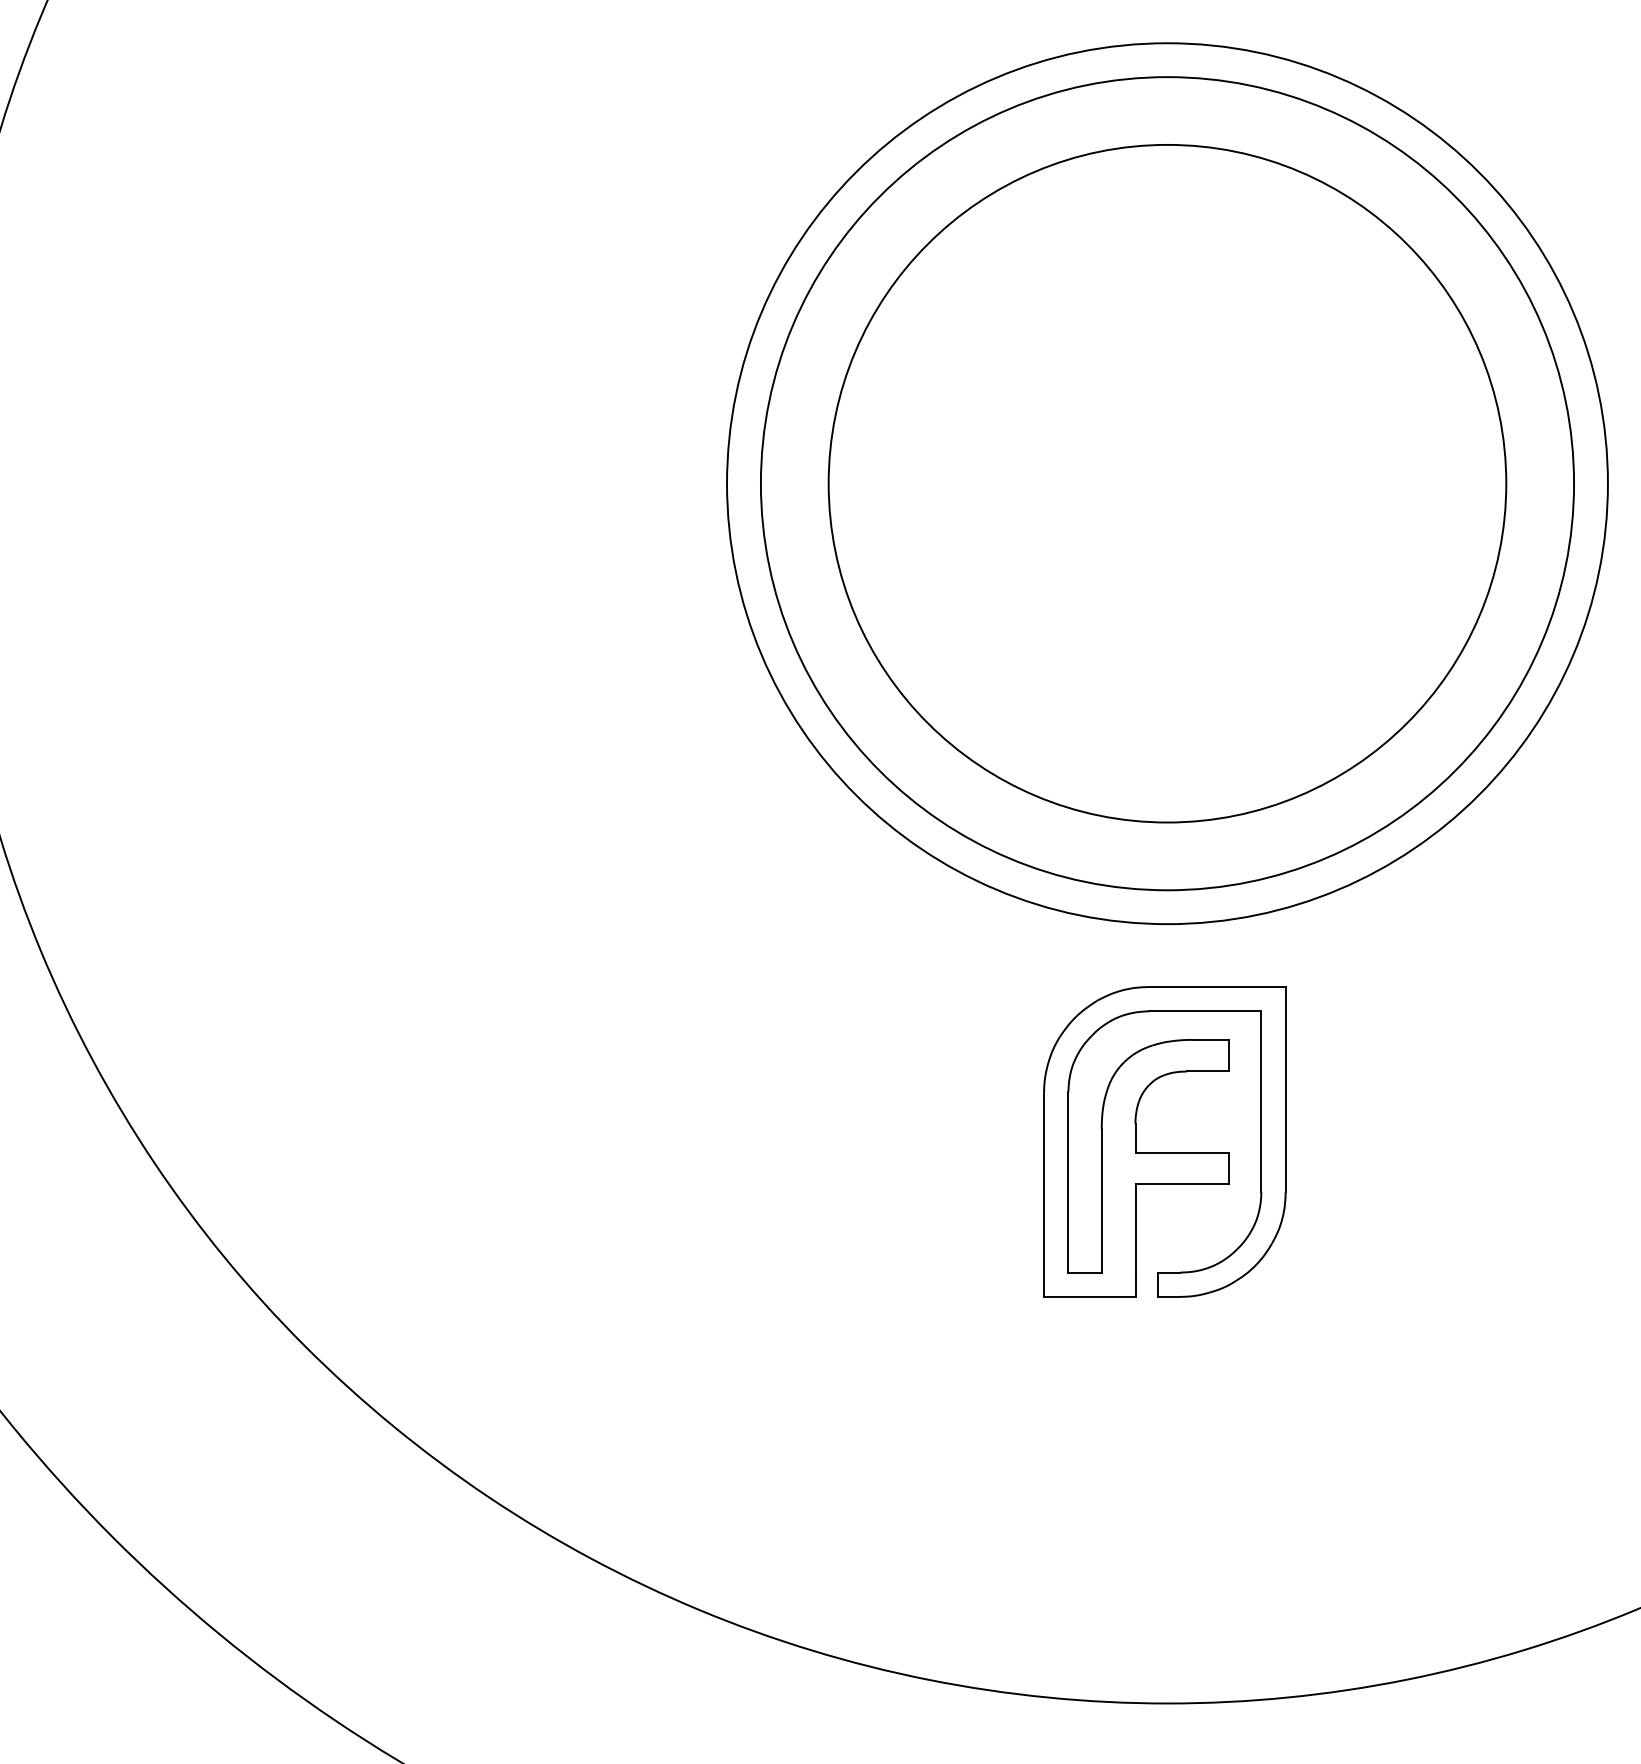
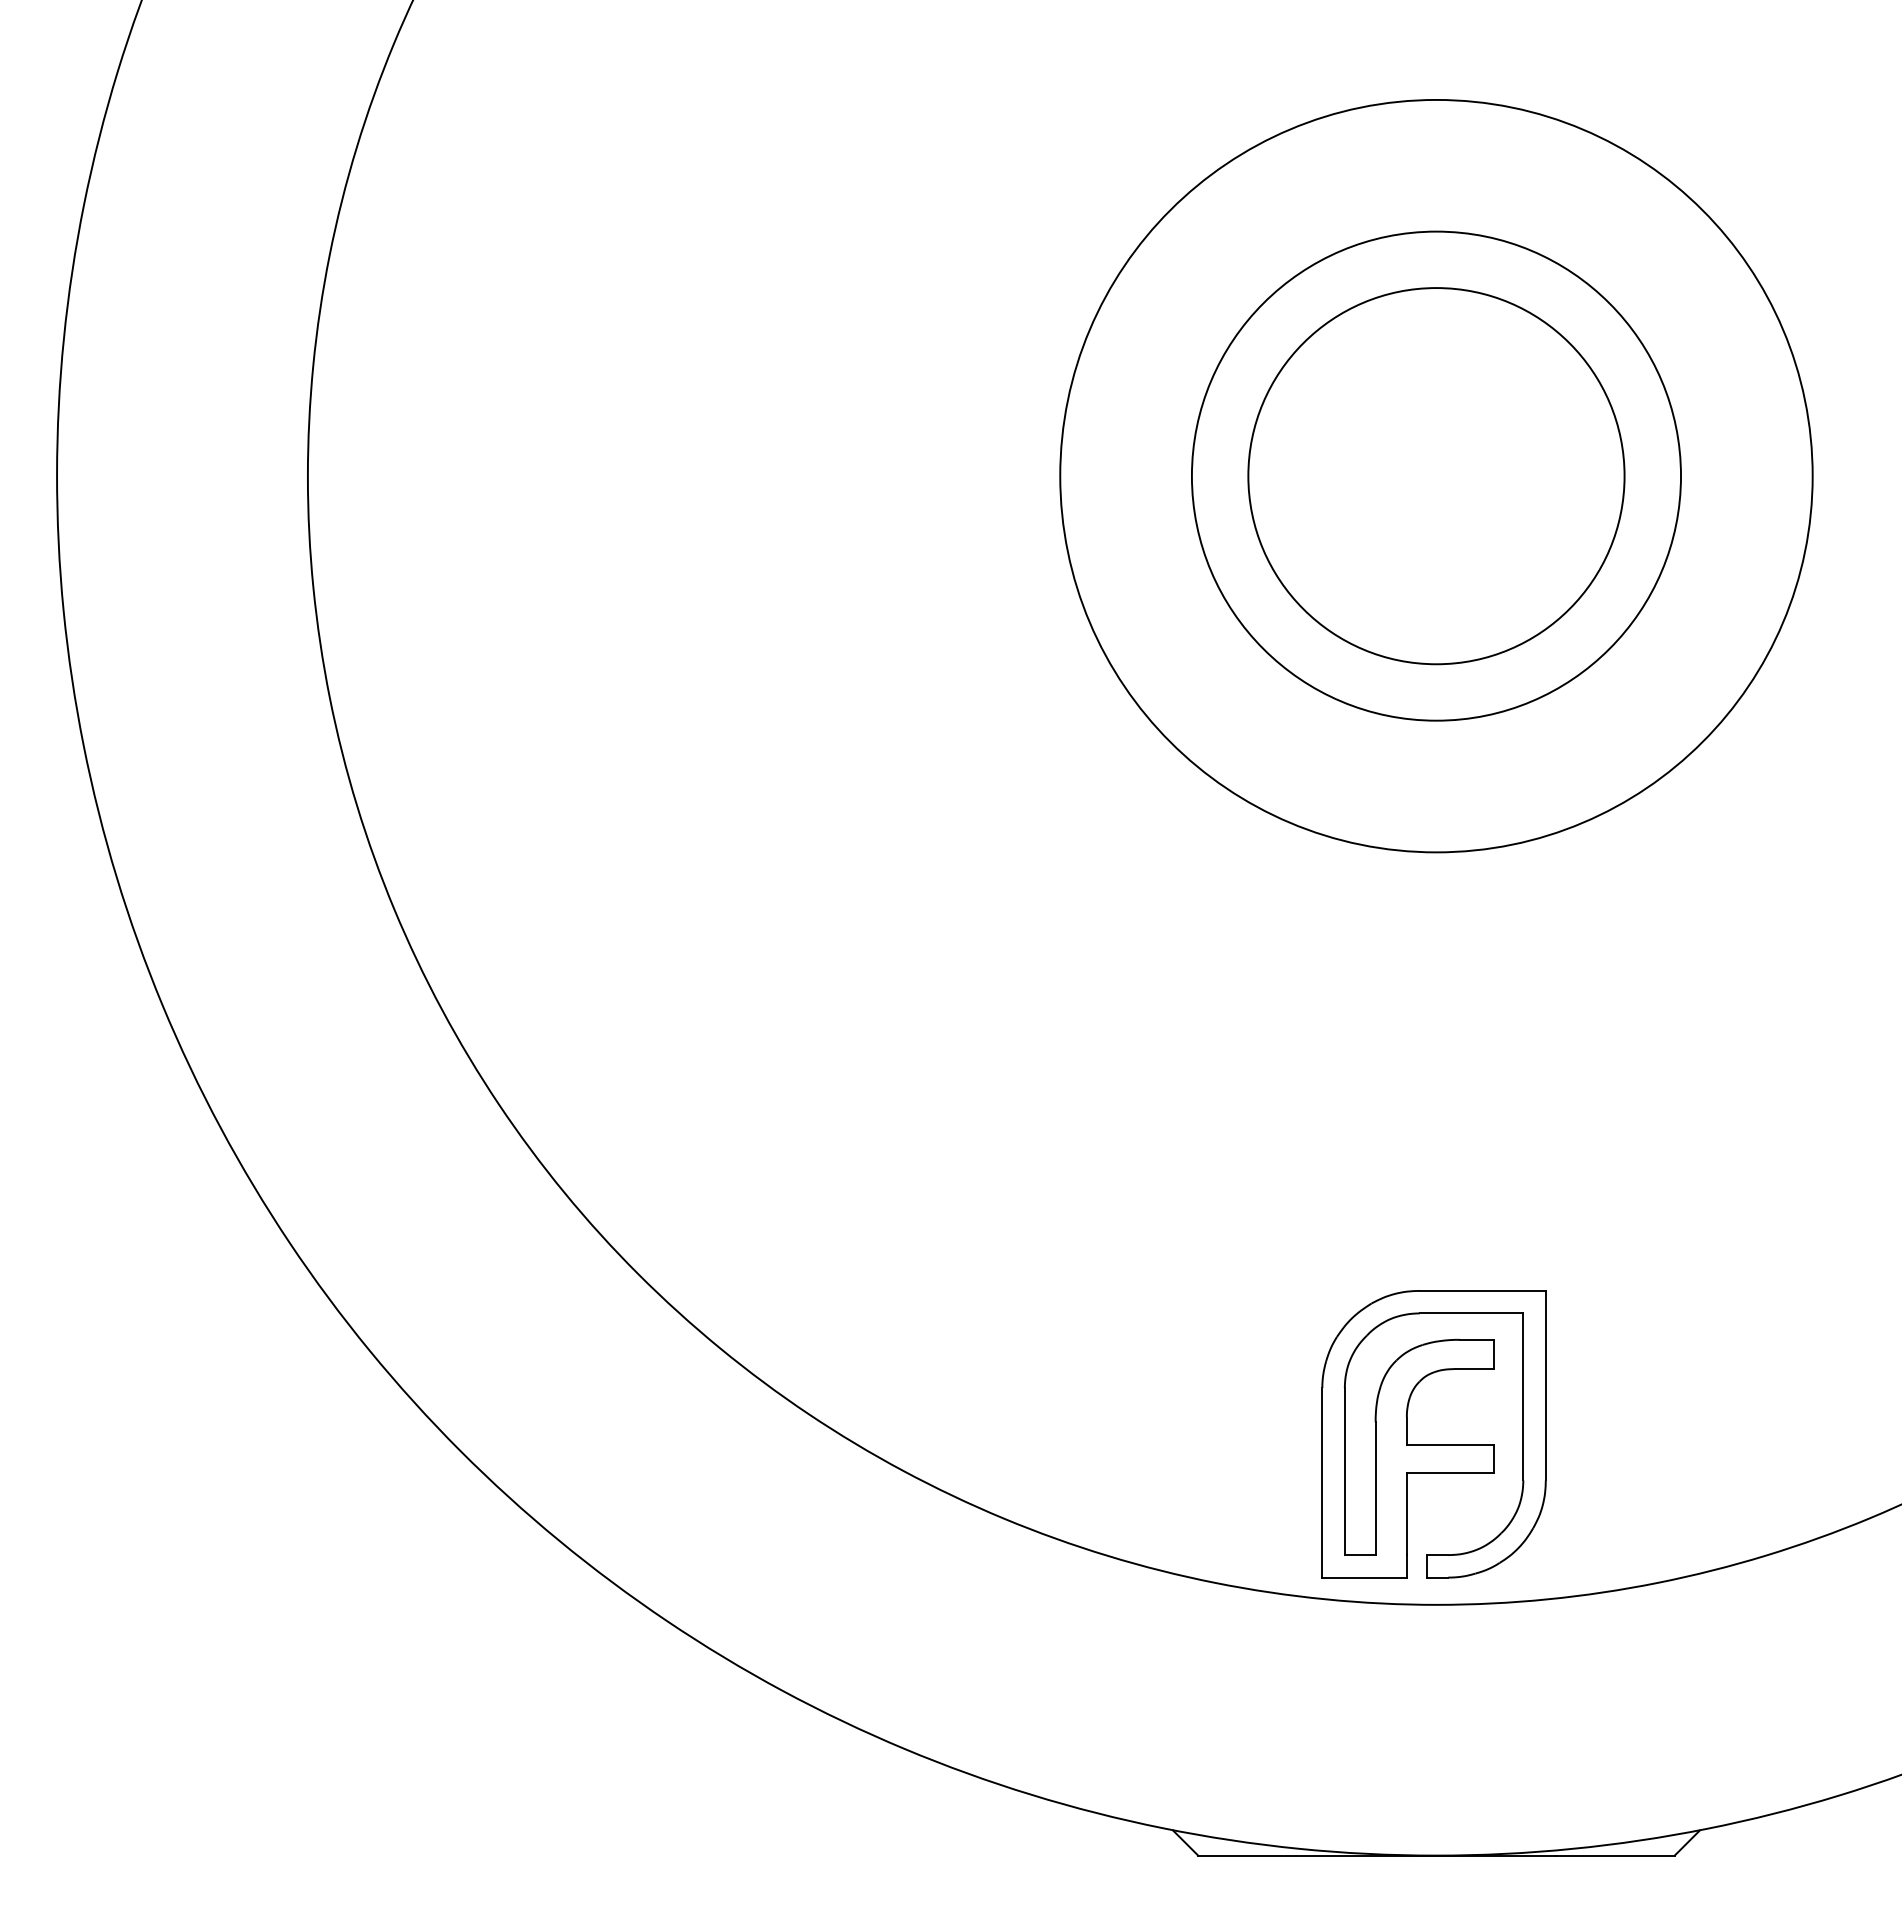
circle: (1166, 482) -> (1435, 475), size x0.6
circle: (1167, 482) -> (1436, 475), size x0.6
part: (1164, 1153) -> (1433, 1444), moved

